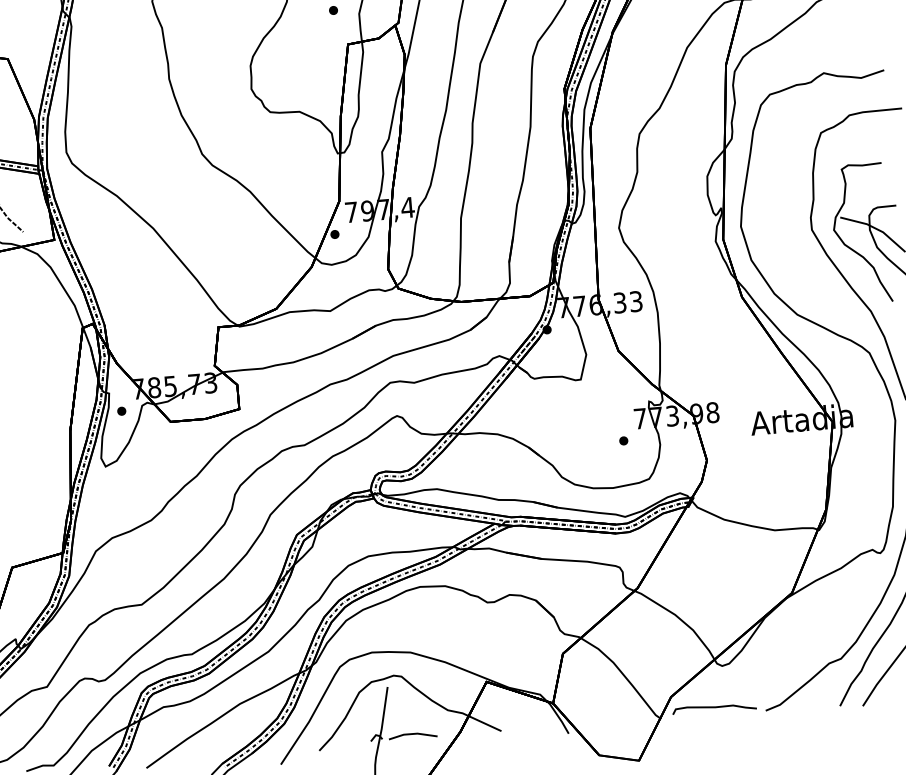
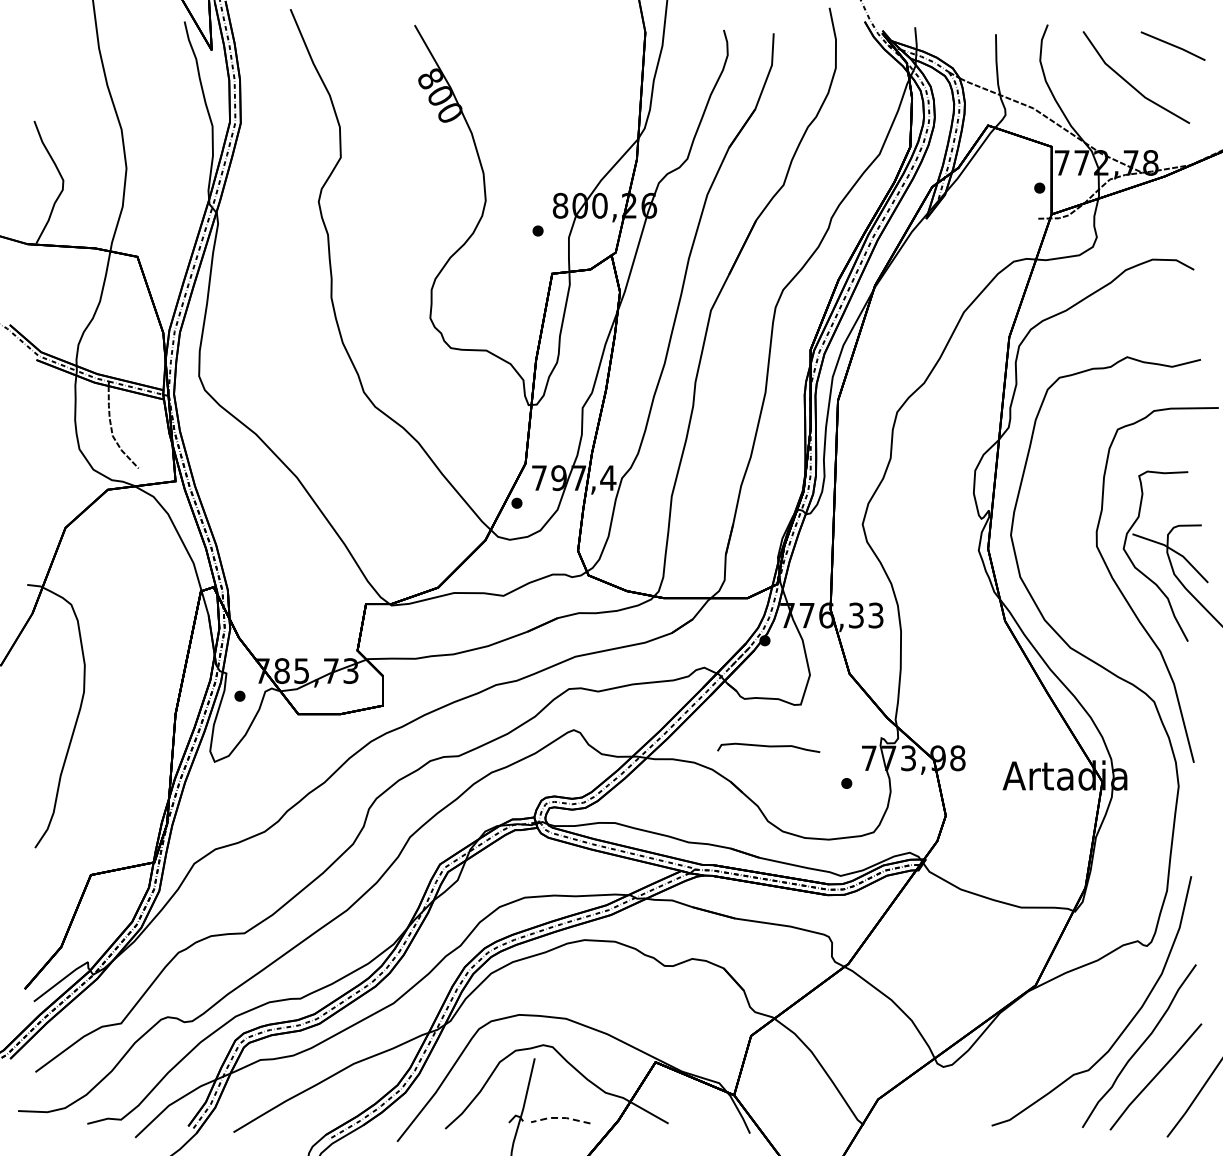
curve: (714, 708) -> (768, 747), moved
line: (412, 734) -> (560, 1118), solid -> dashed

